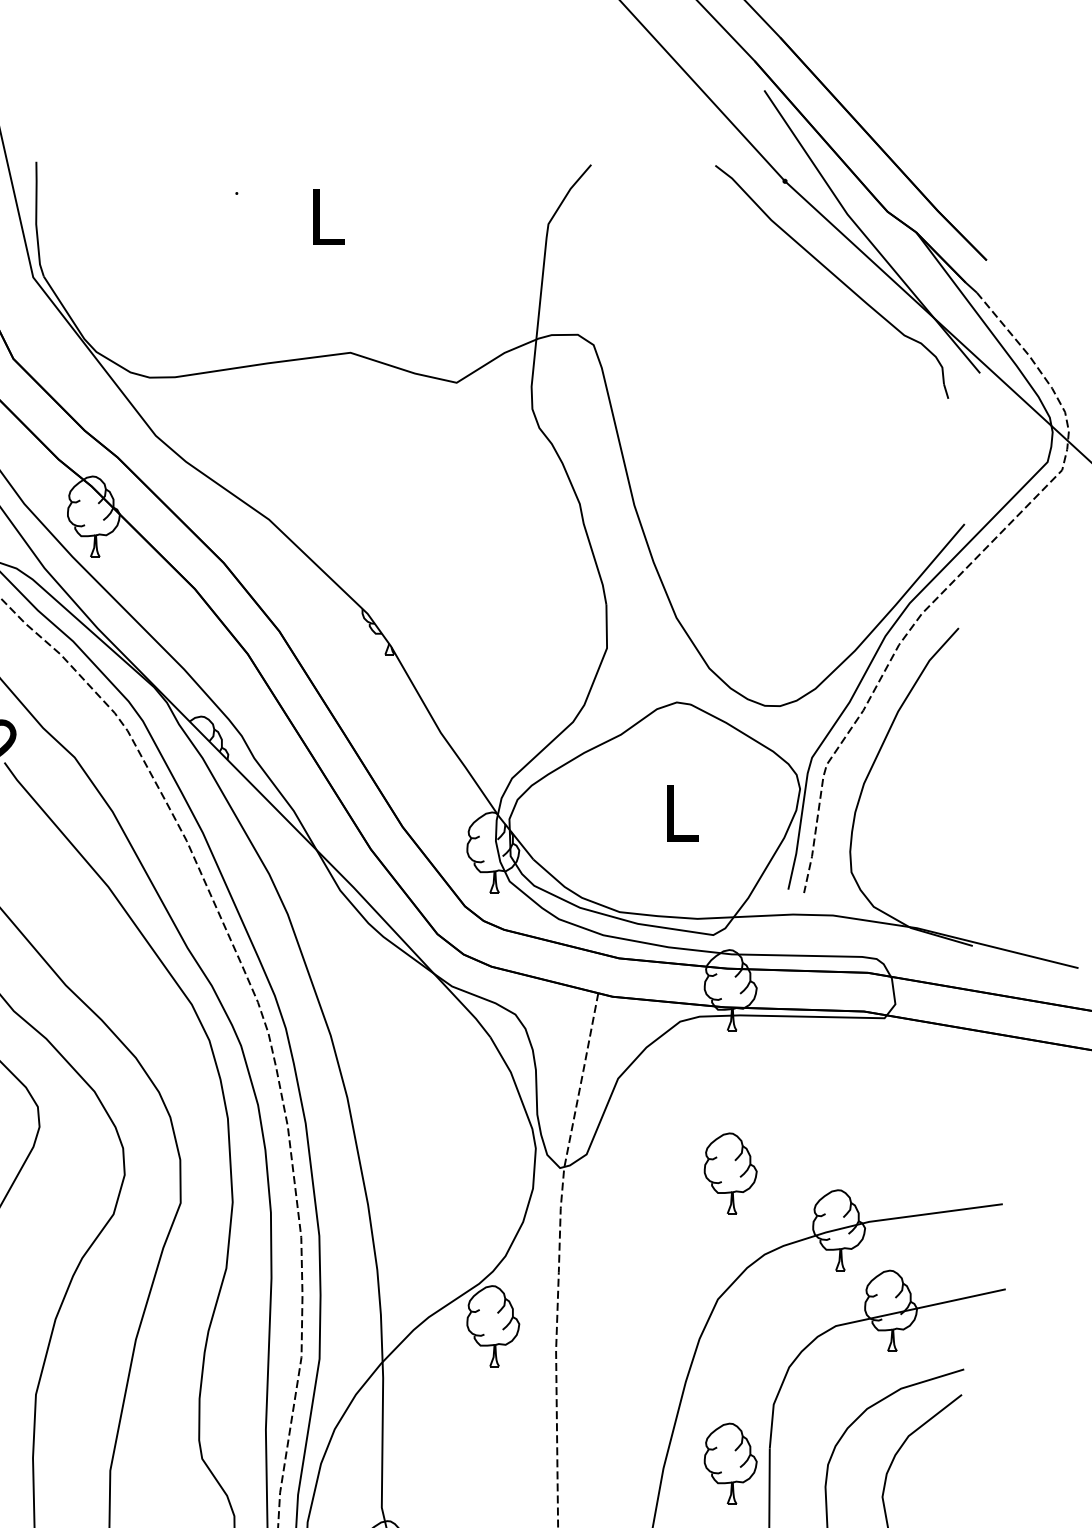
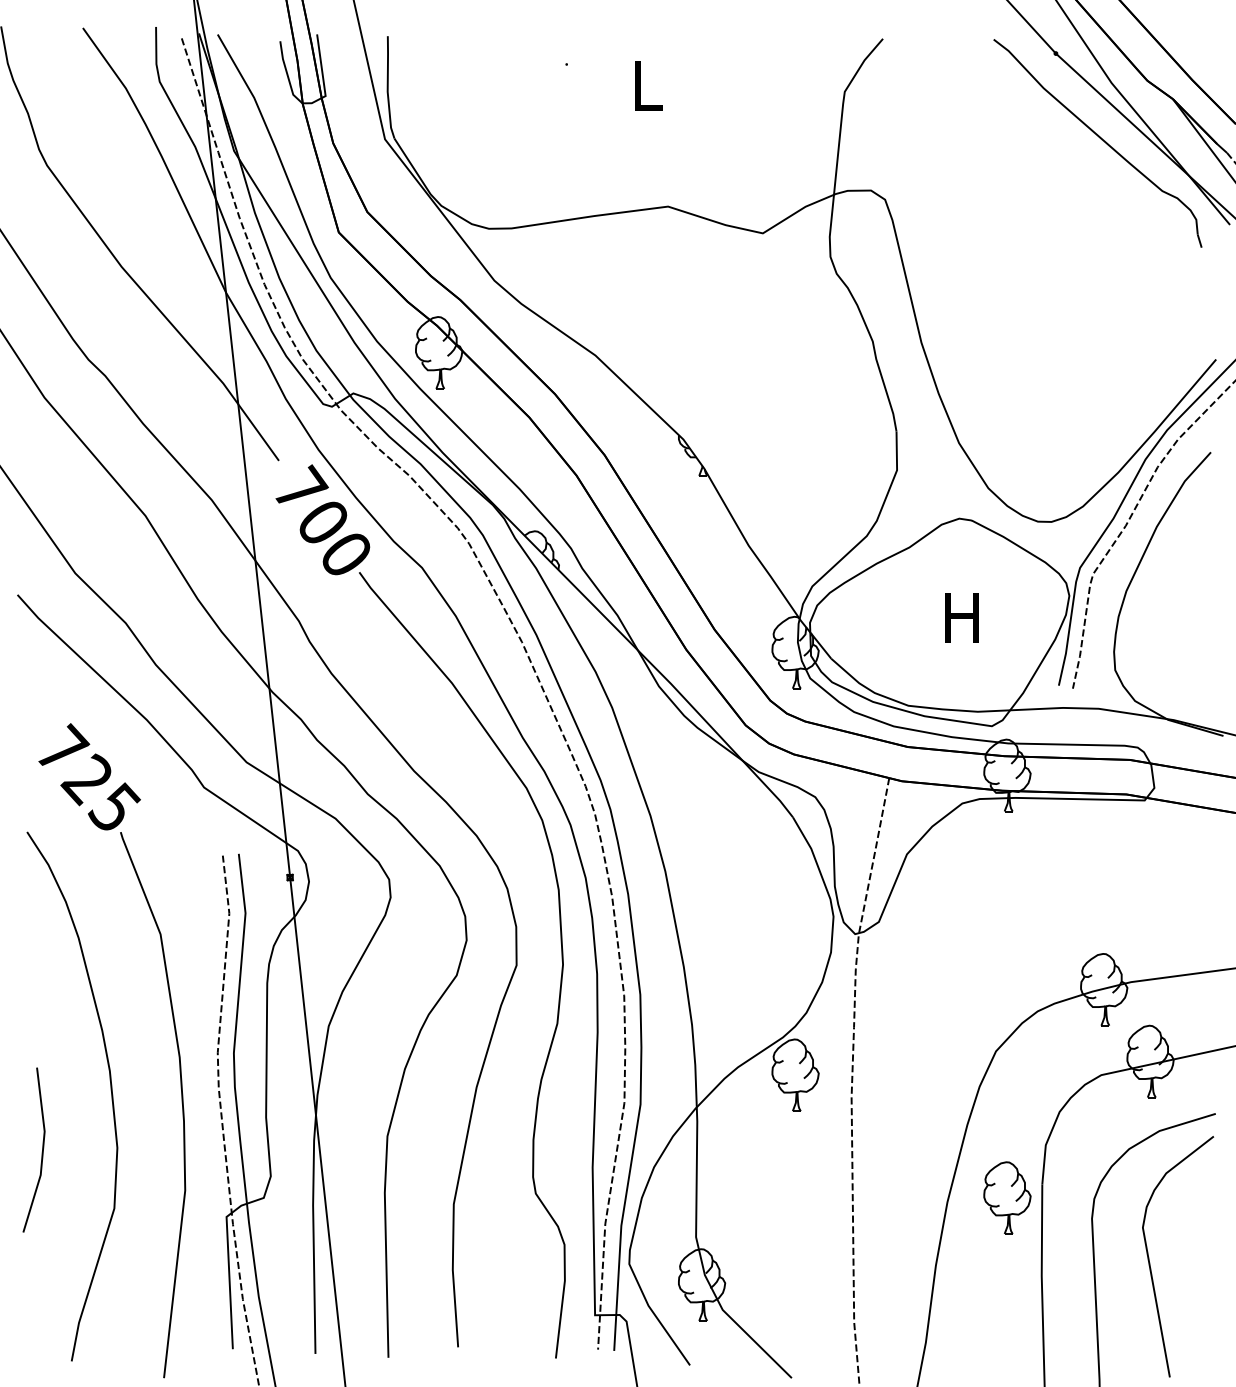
text: (679, 813) -> (961, 617), L -> H
part: (730, 1172) -> (1007, 938), removed

